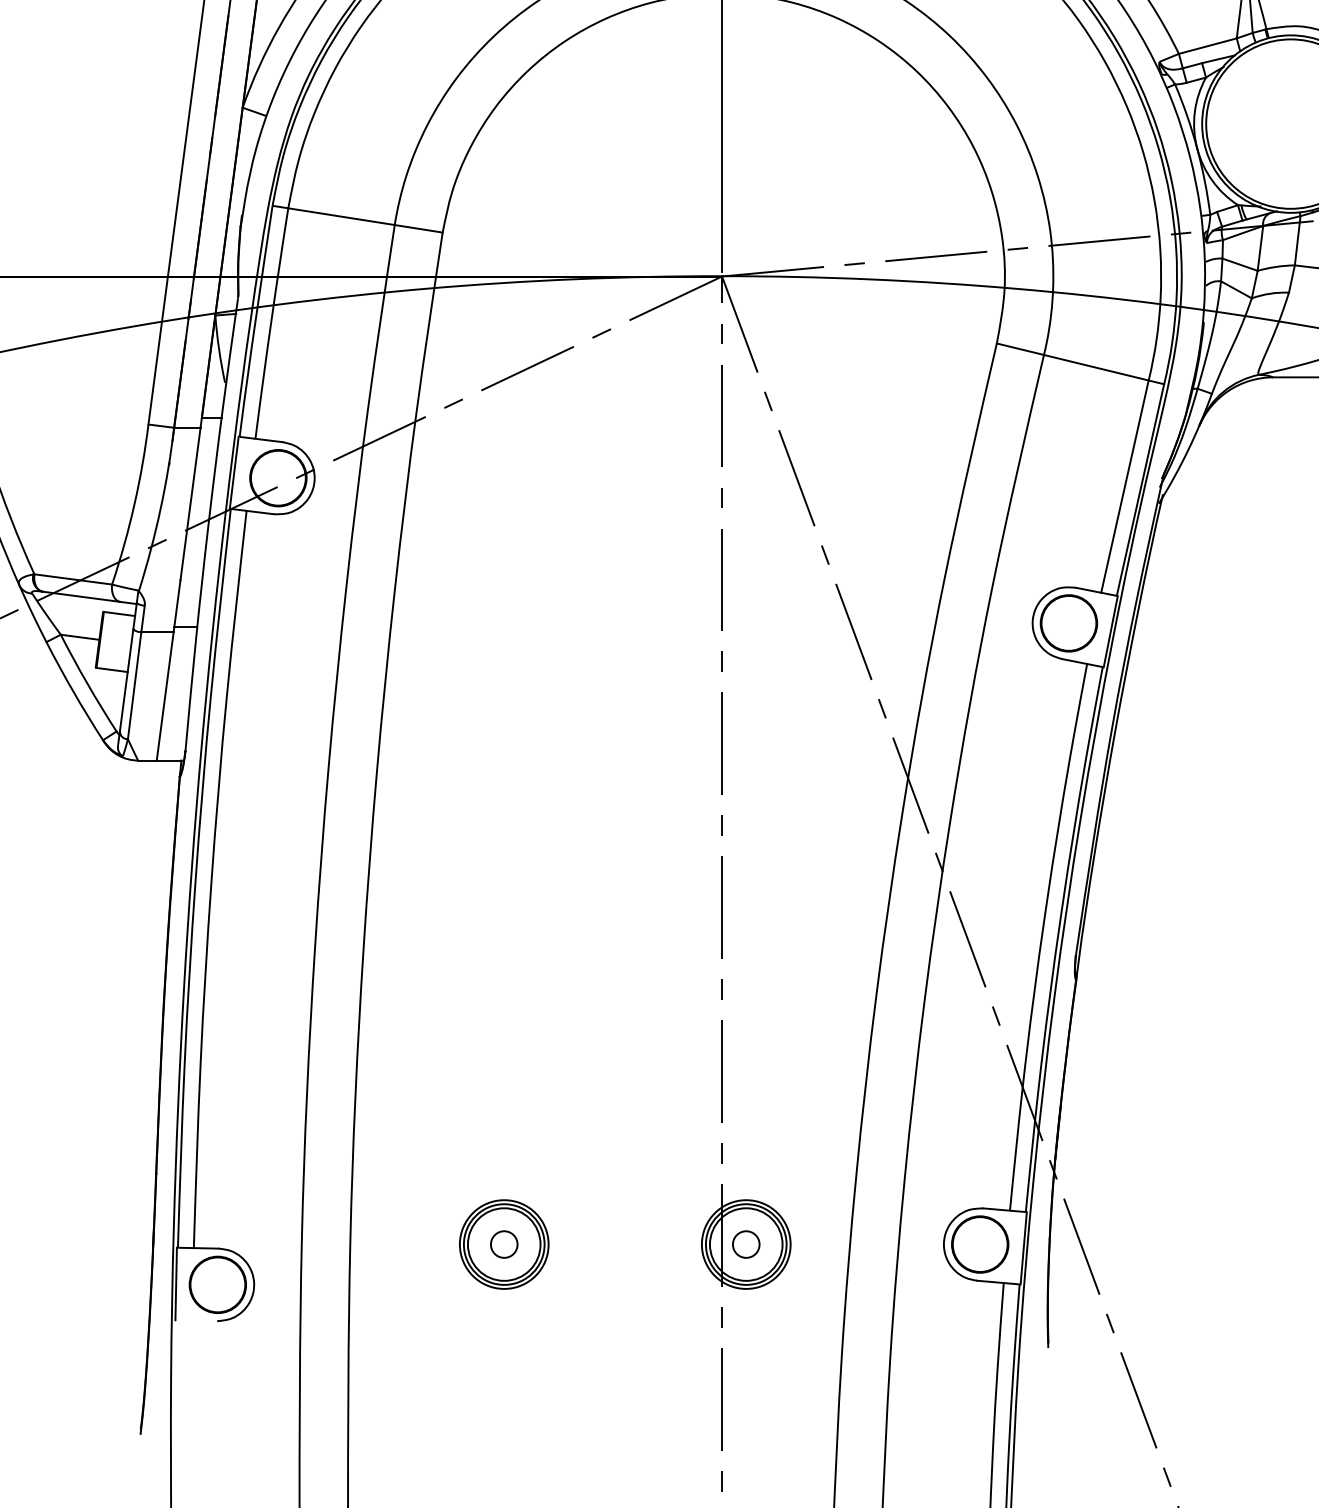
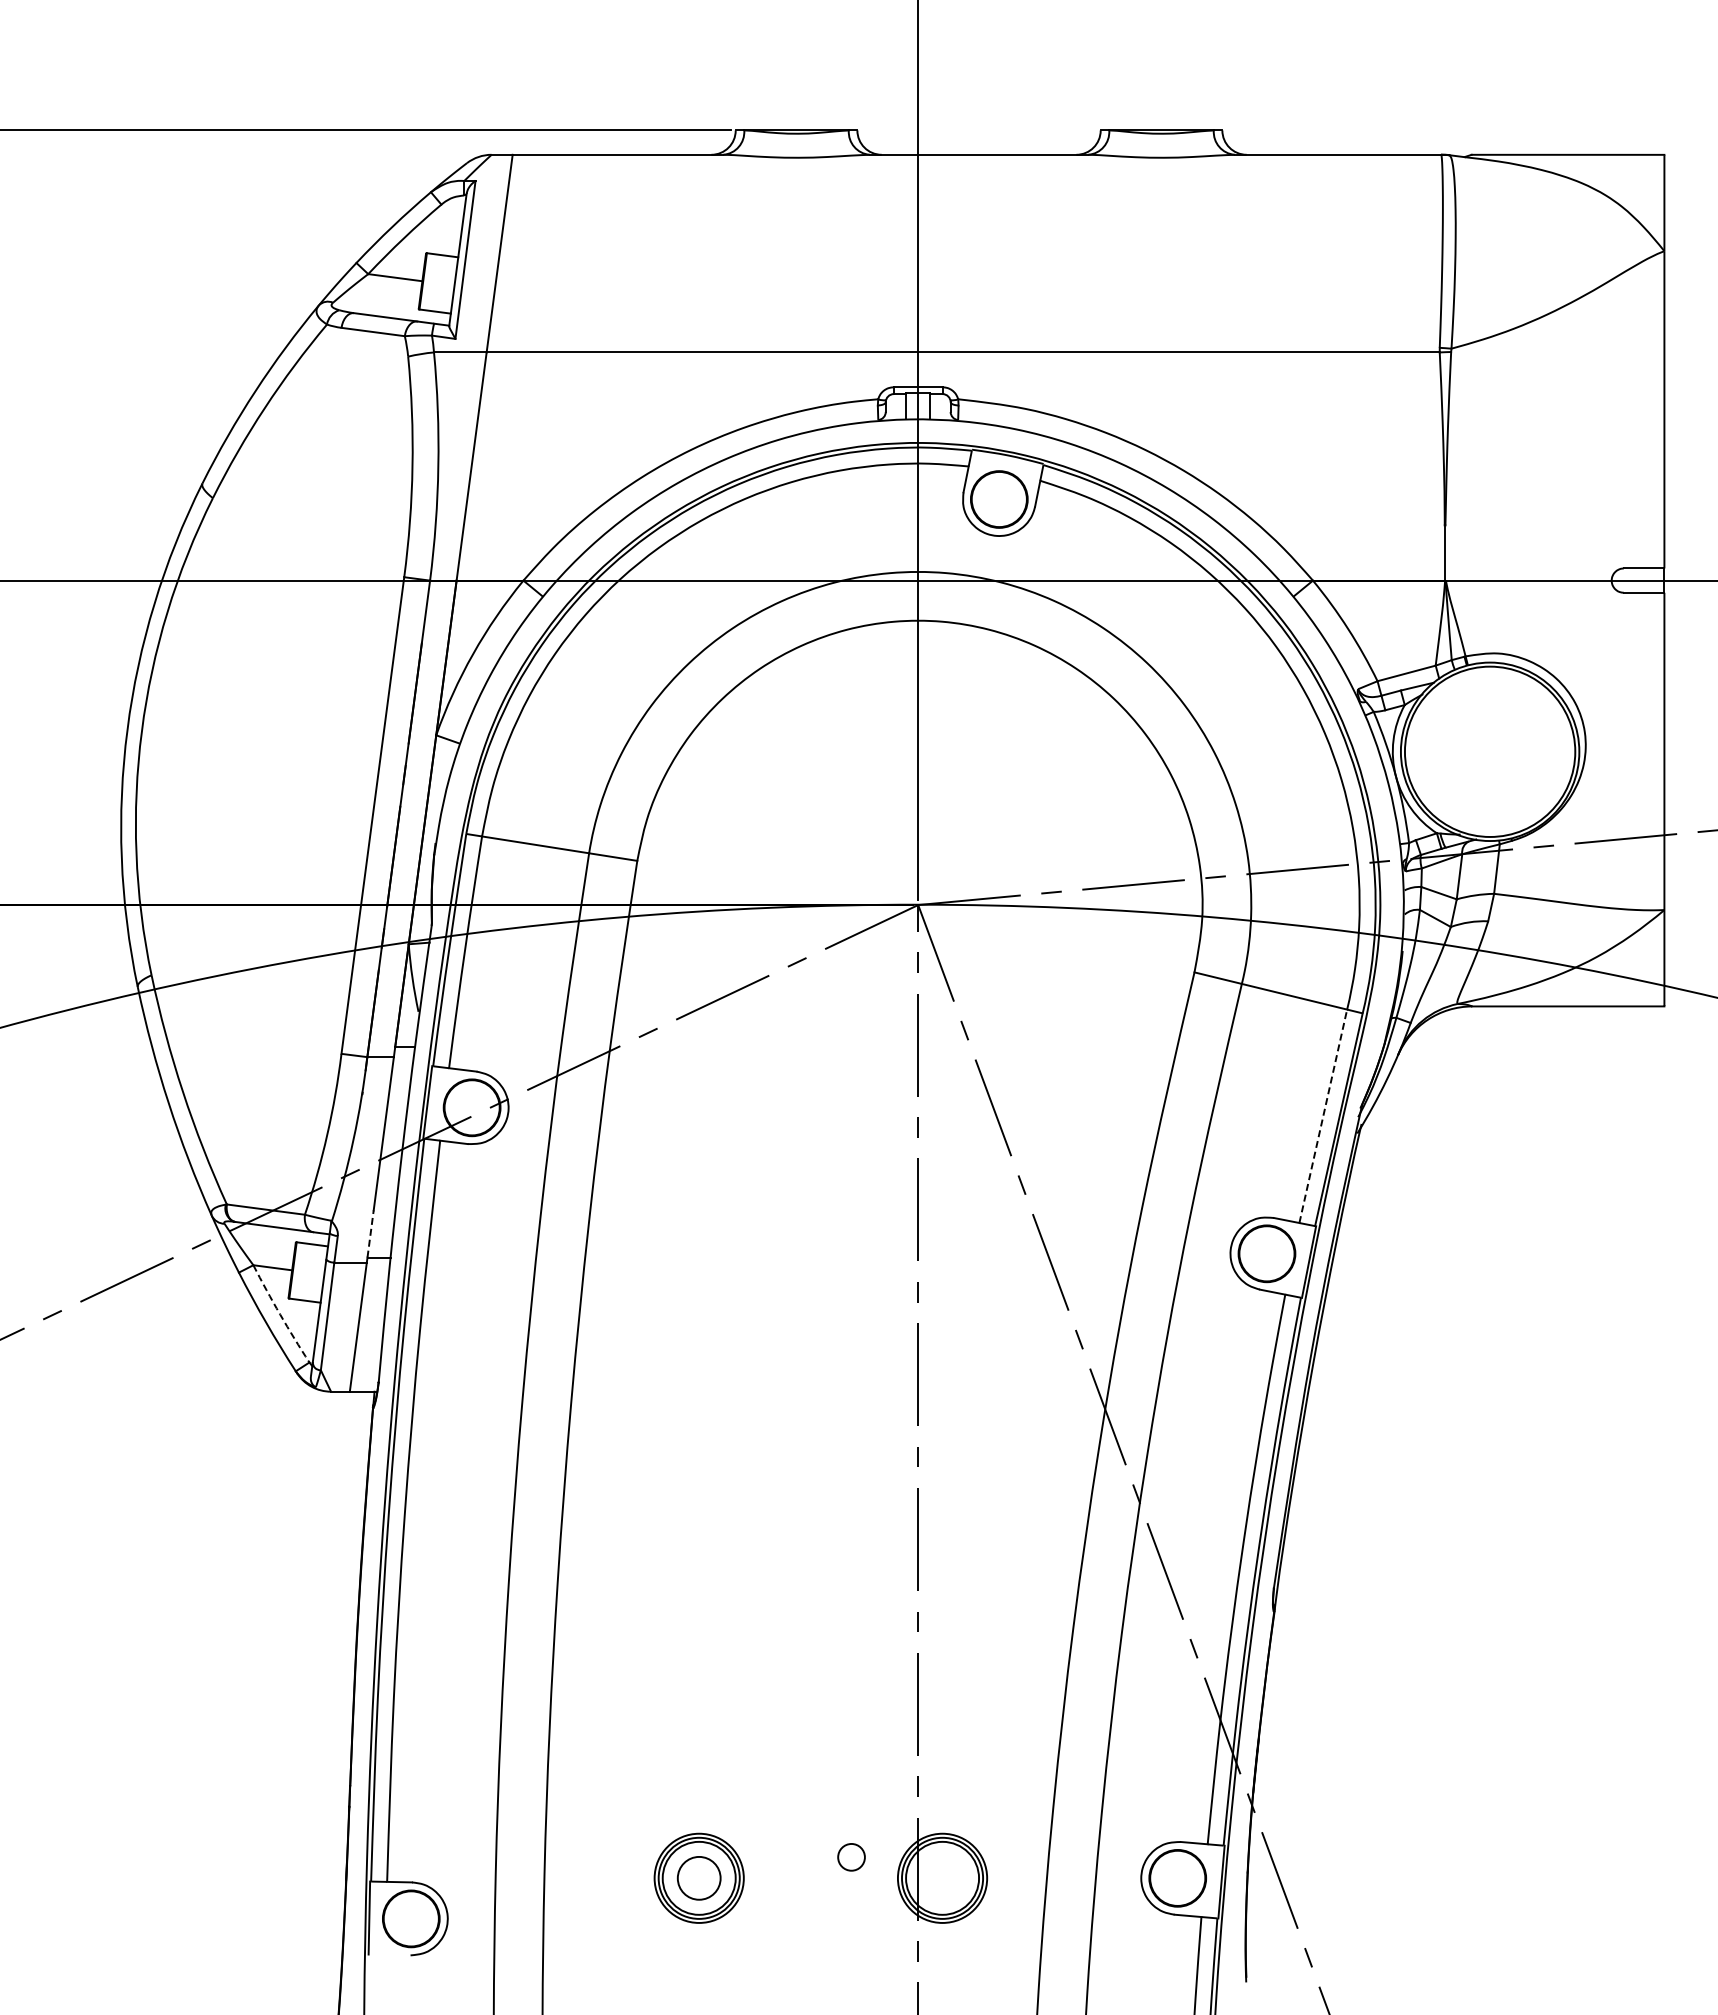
line: (1125, 485) -> (1323, 1115), solid -> dashed
line: (177, 604) -> (370, 1234), solid -> dashed
arc: (87, 683) -> (280, 1314), solid -> dashed
circle: (503, 1243) -> (698, 1877), size x1.6
circle: (746, 1244) -> (851, 1857), moved

